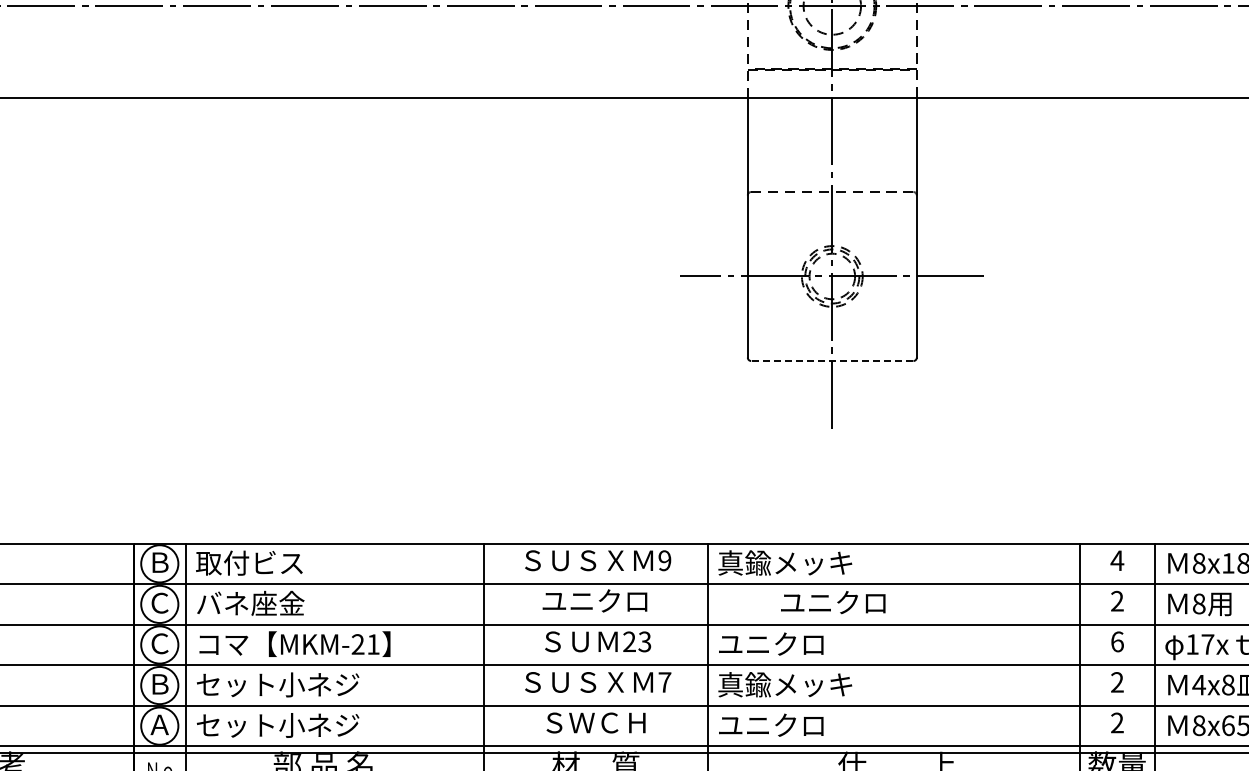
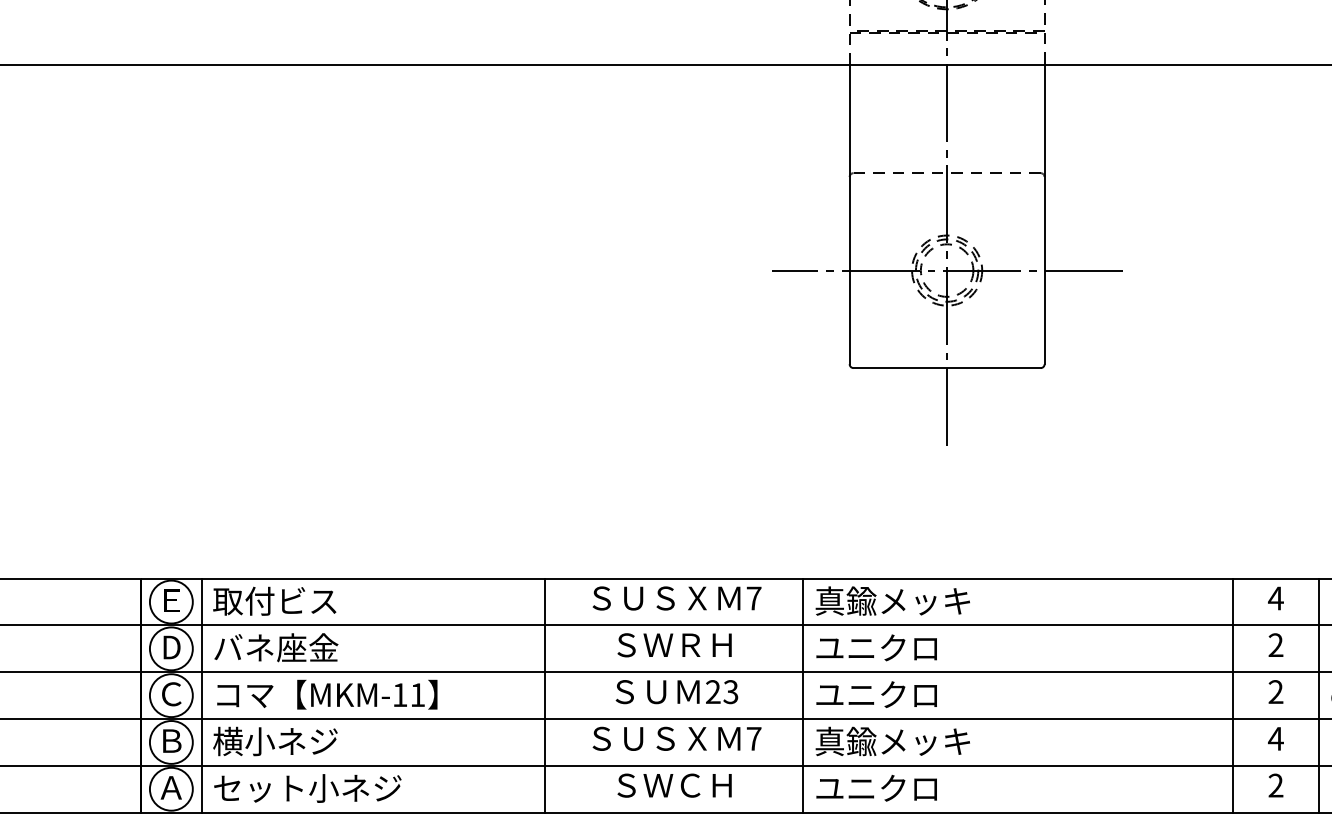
line: (831, 361) -> (946, 368), dashed -> solid
text: (664, 560) -> (753, 598), 9 -> 7
text: (160, 562) -> (172, 600), Ｂ -> Ｅ
text: (594, 600) -> (672, 644), ユニクロ -> ＳＷＲＨ
text: (159, 602) -> (171, 646), Ｃ -> D
text: (833, 602) -> (876, 647), moved
text: (1117, 641) -> (1276, 691), 6 -> 2
text: (357, 644) -> (399, 695), MKM-21 -> MKM-11
text: (1117, 682) -> (1276, 738), 2 -> 4
text: (277, 684) -> (307, 741), セット小ネジ -> 横小ネジ

